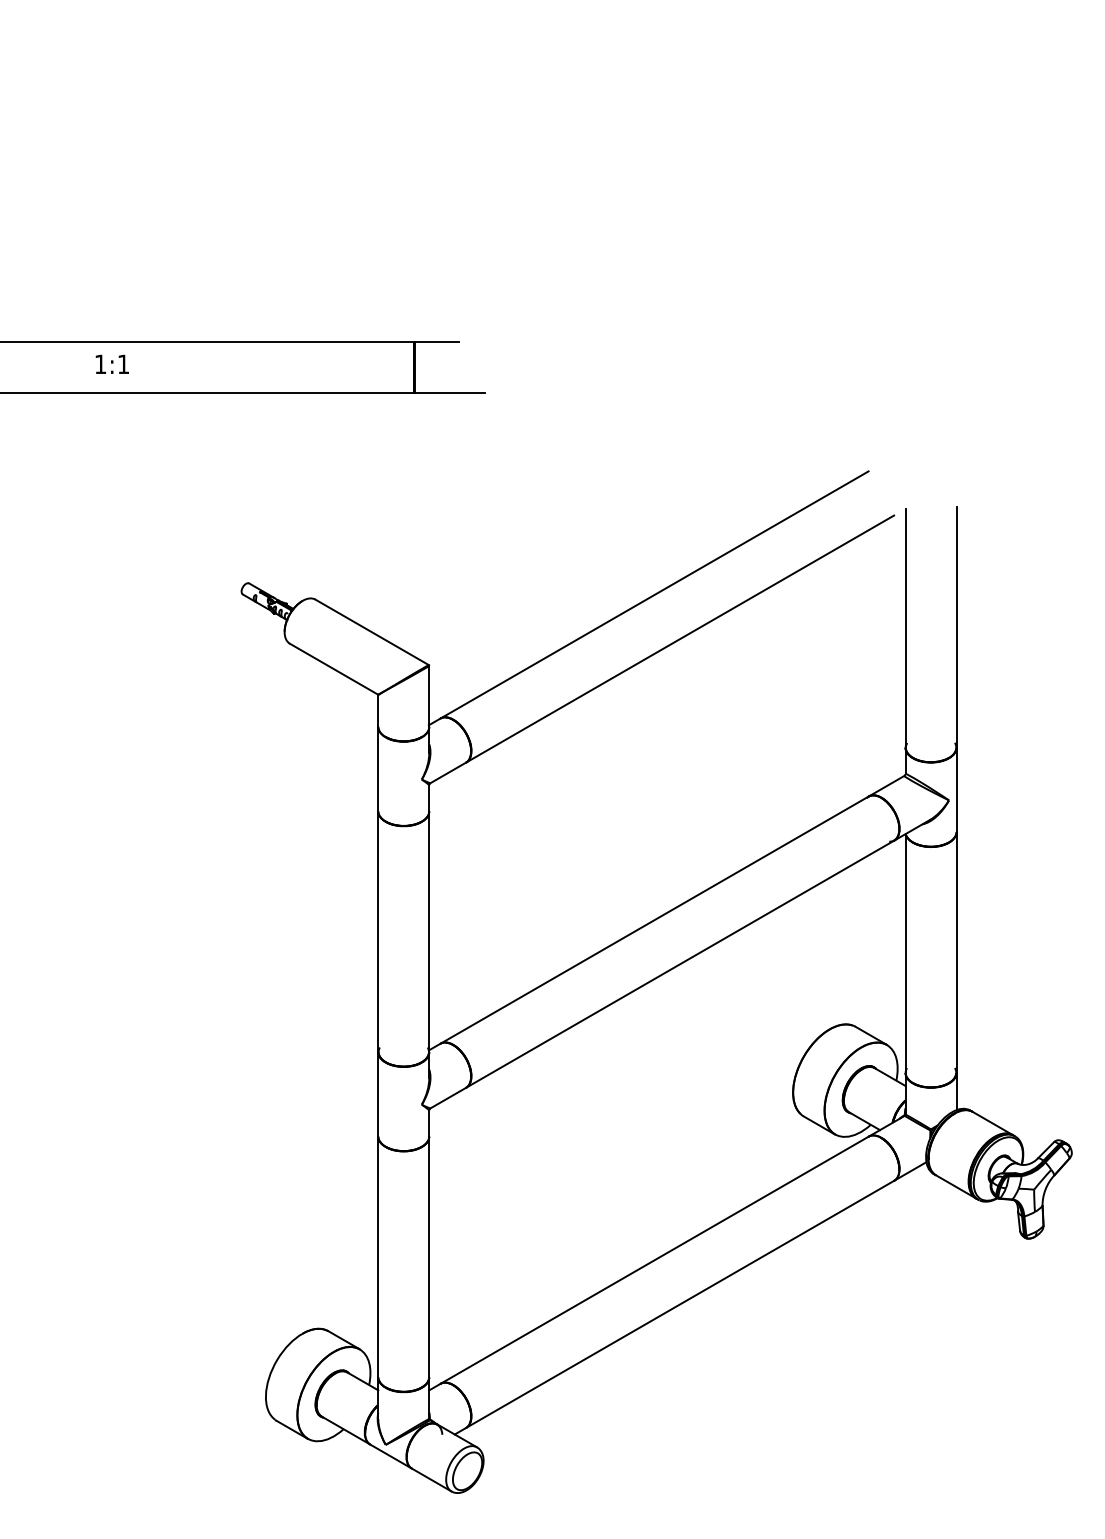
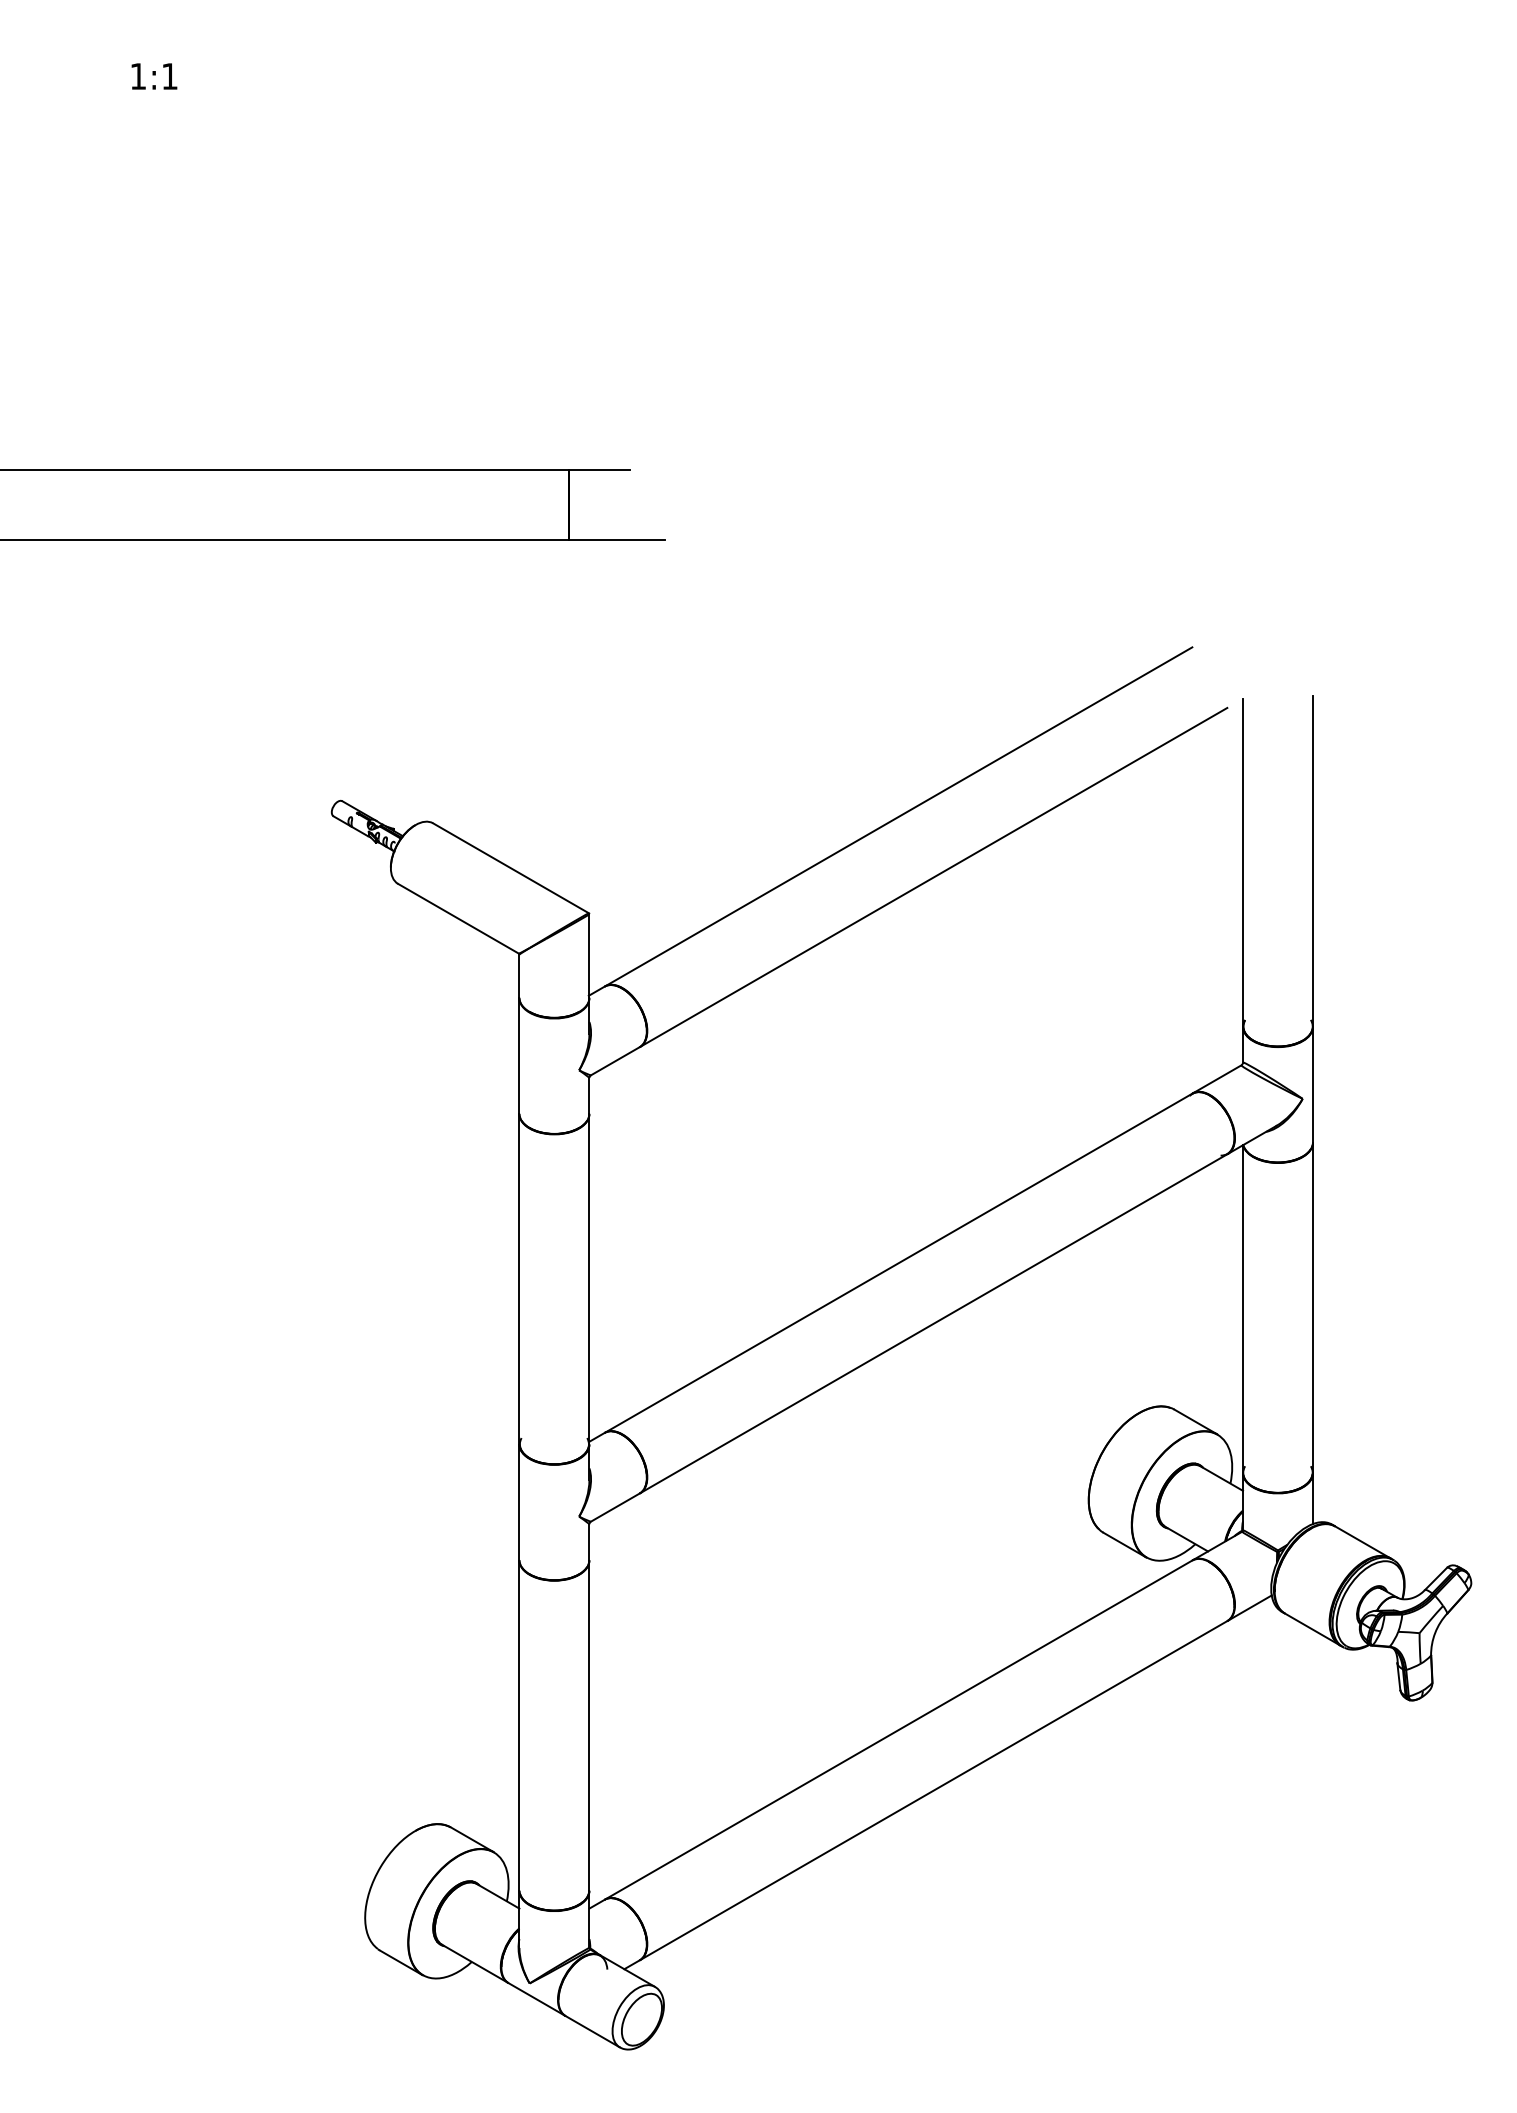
text: (112, 364) -> (154, 76), moved

